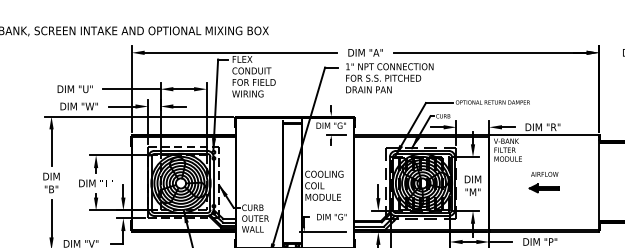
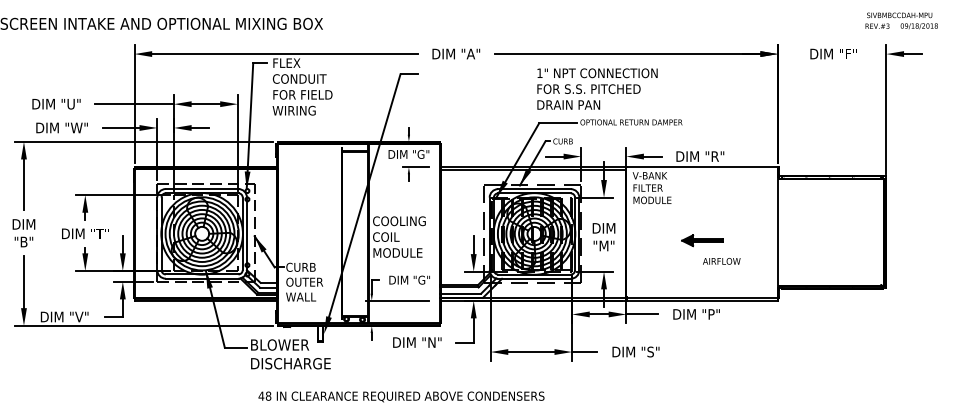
text: (389, 77) -> (597, 88), moved
text: (544, 174) -> (721, 261), moved

